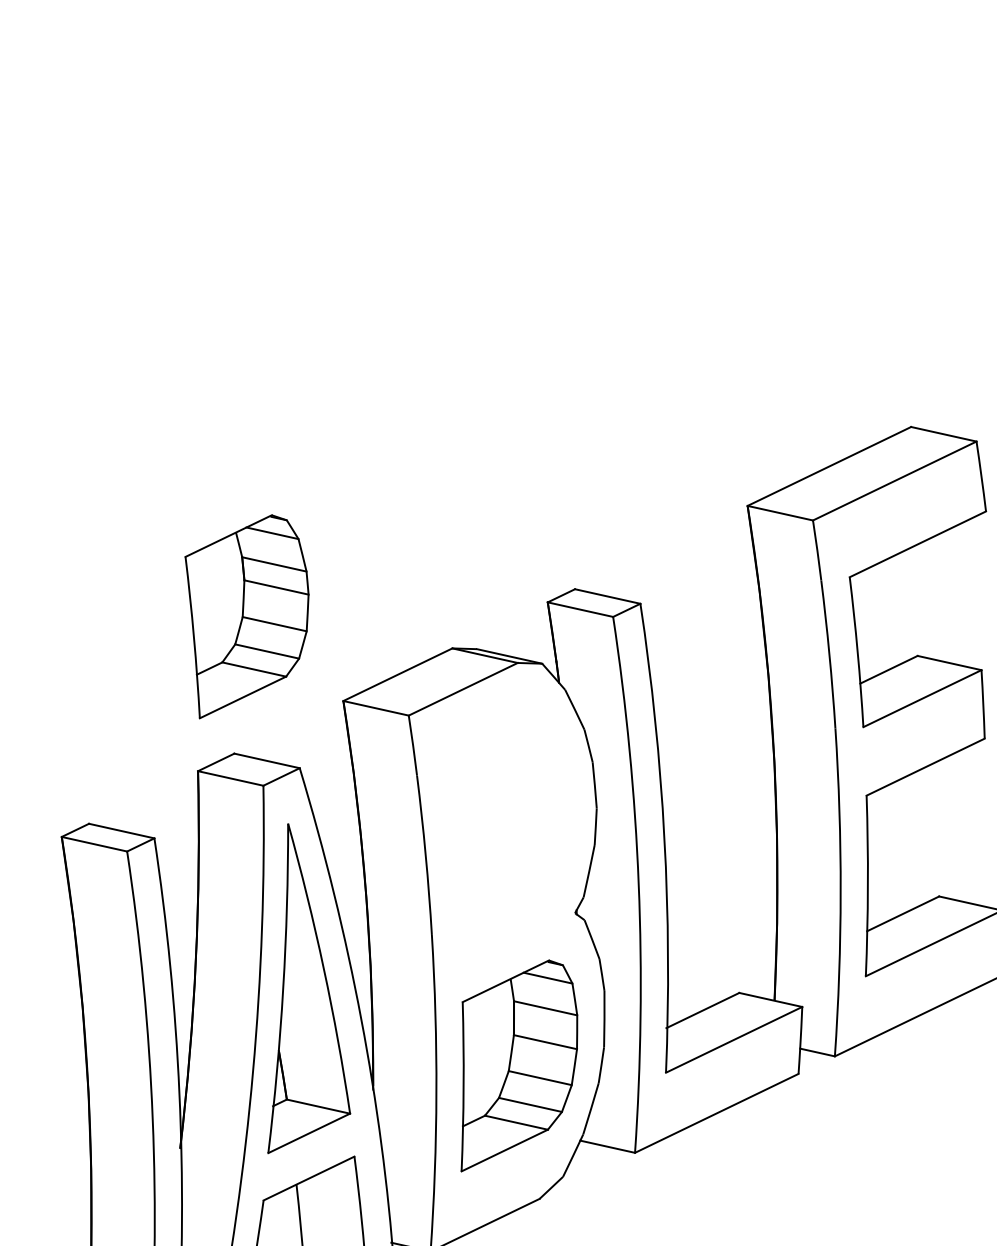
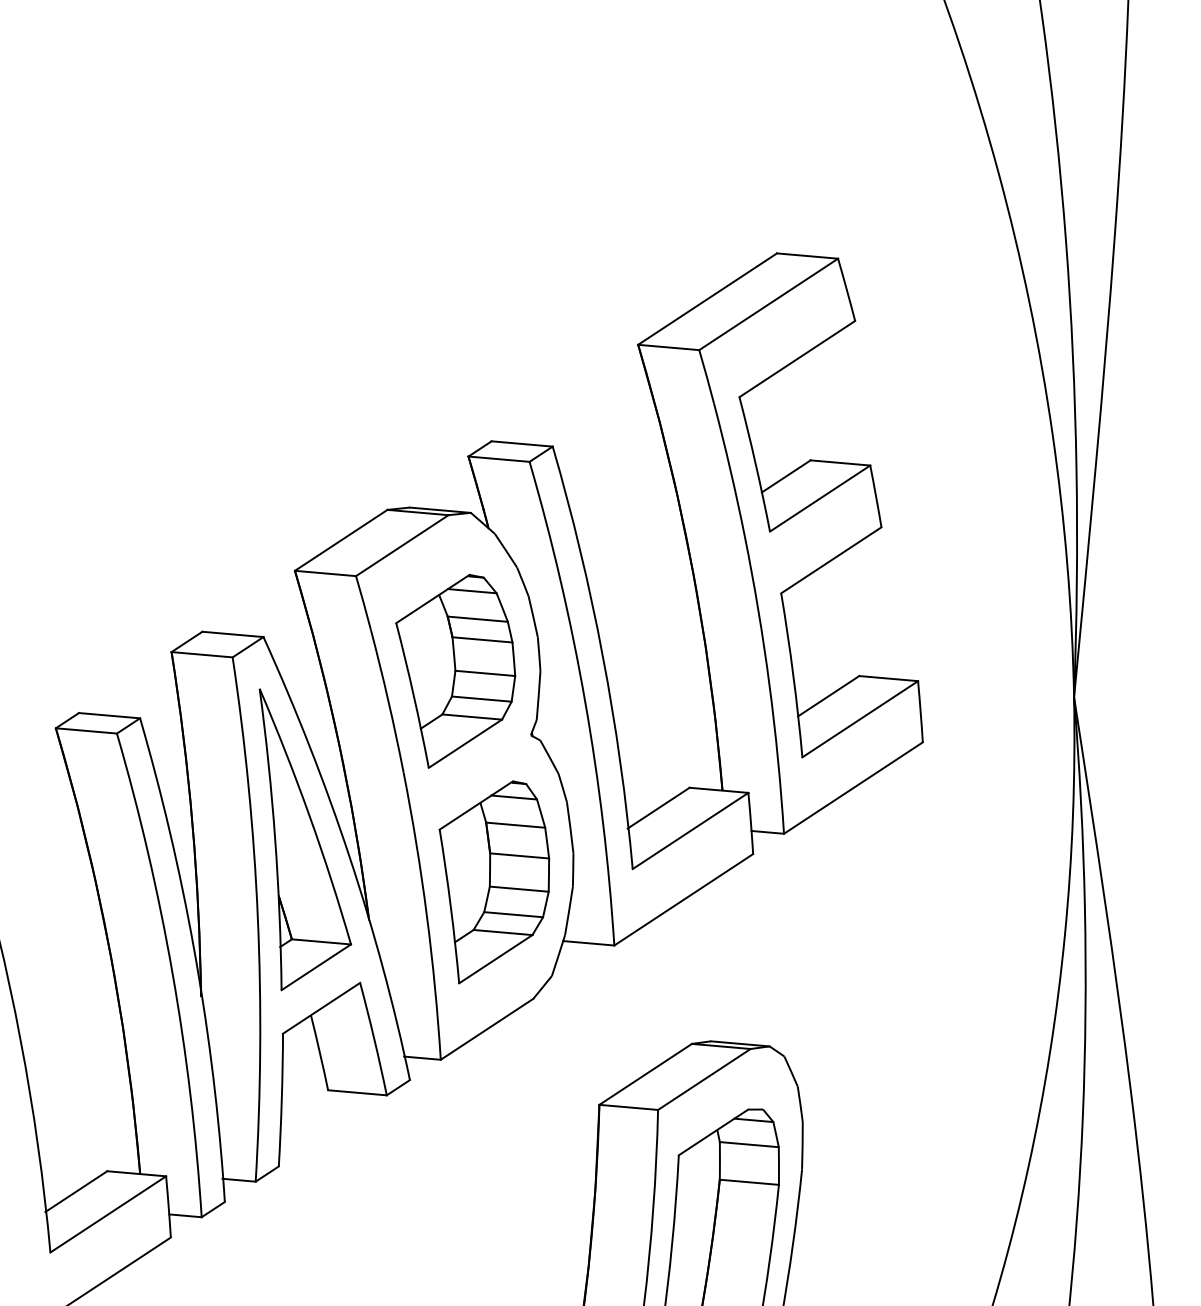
part: (242, 616) -> (455, 670), moved

